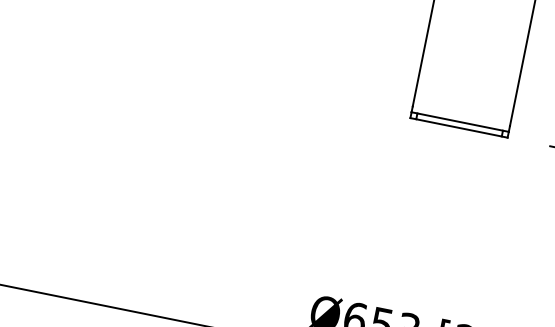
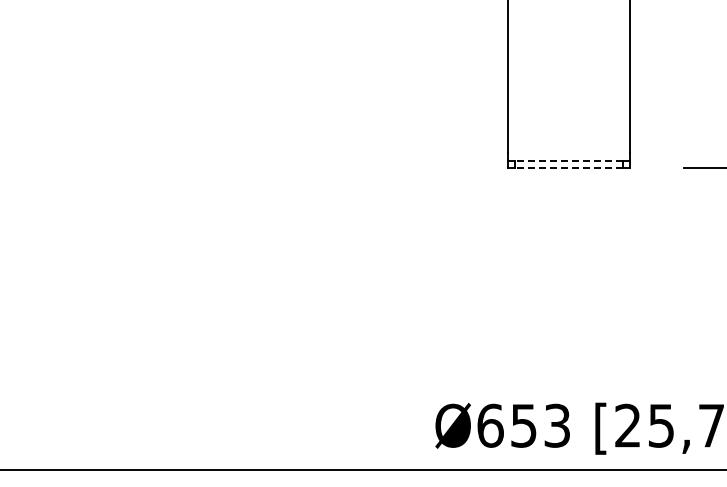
line: (460, 121) -> (569, 160), solid -> dashed
line: (459, 128) -> (569, 168), solid -> dashed

